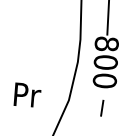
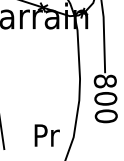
text: (26, 95) -> (46, 135), moved
line: (101, 108) -> (105, 142), removed

